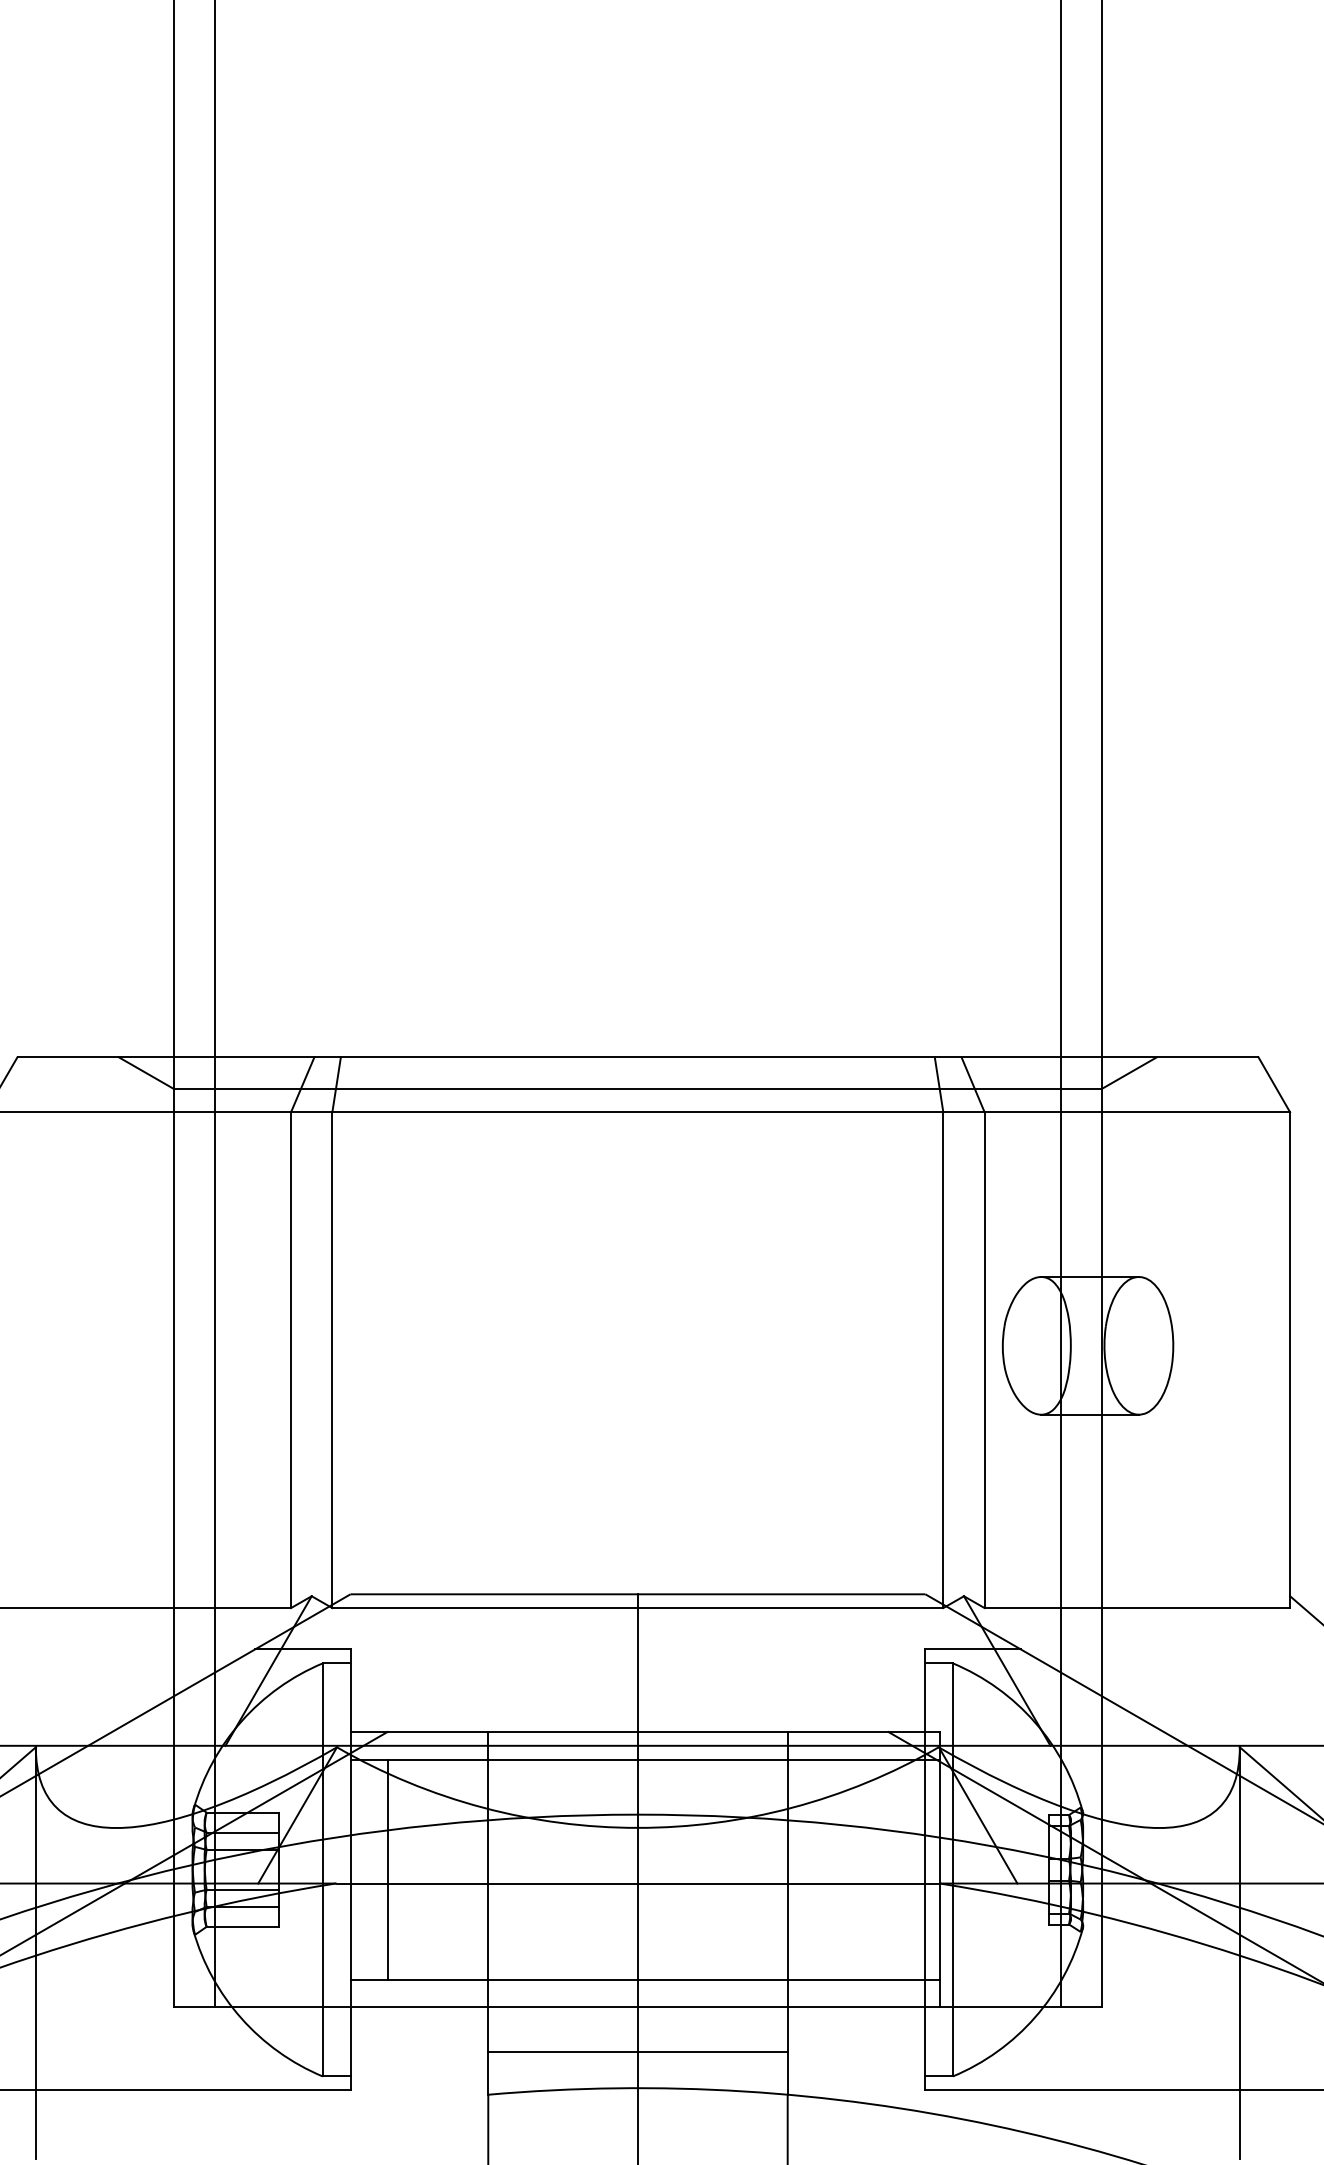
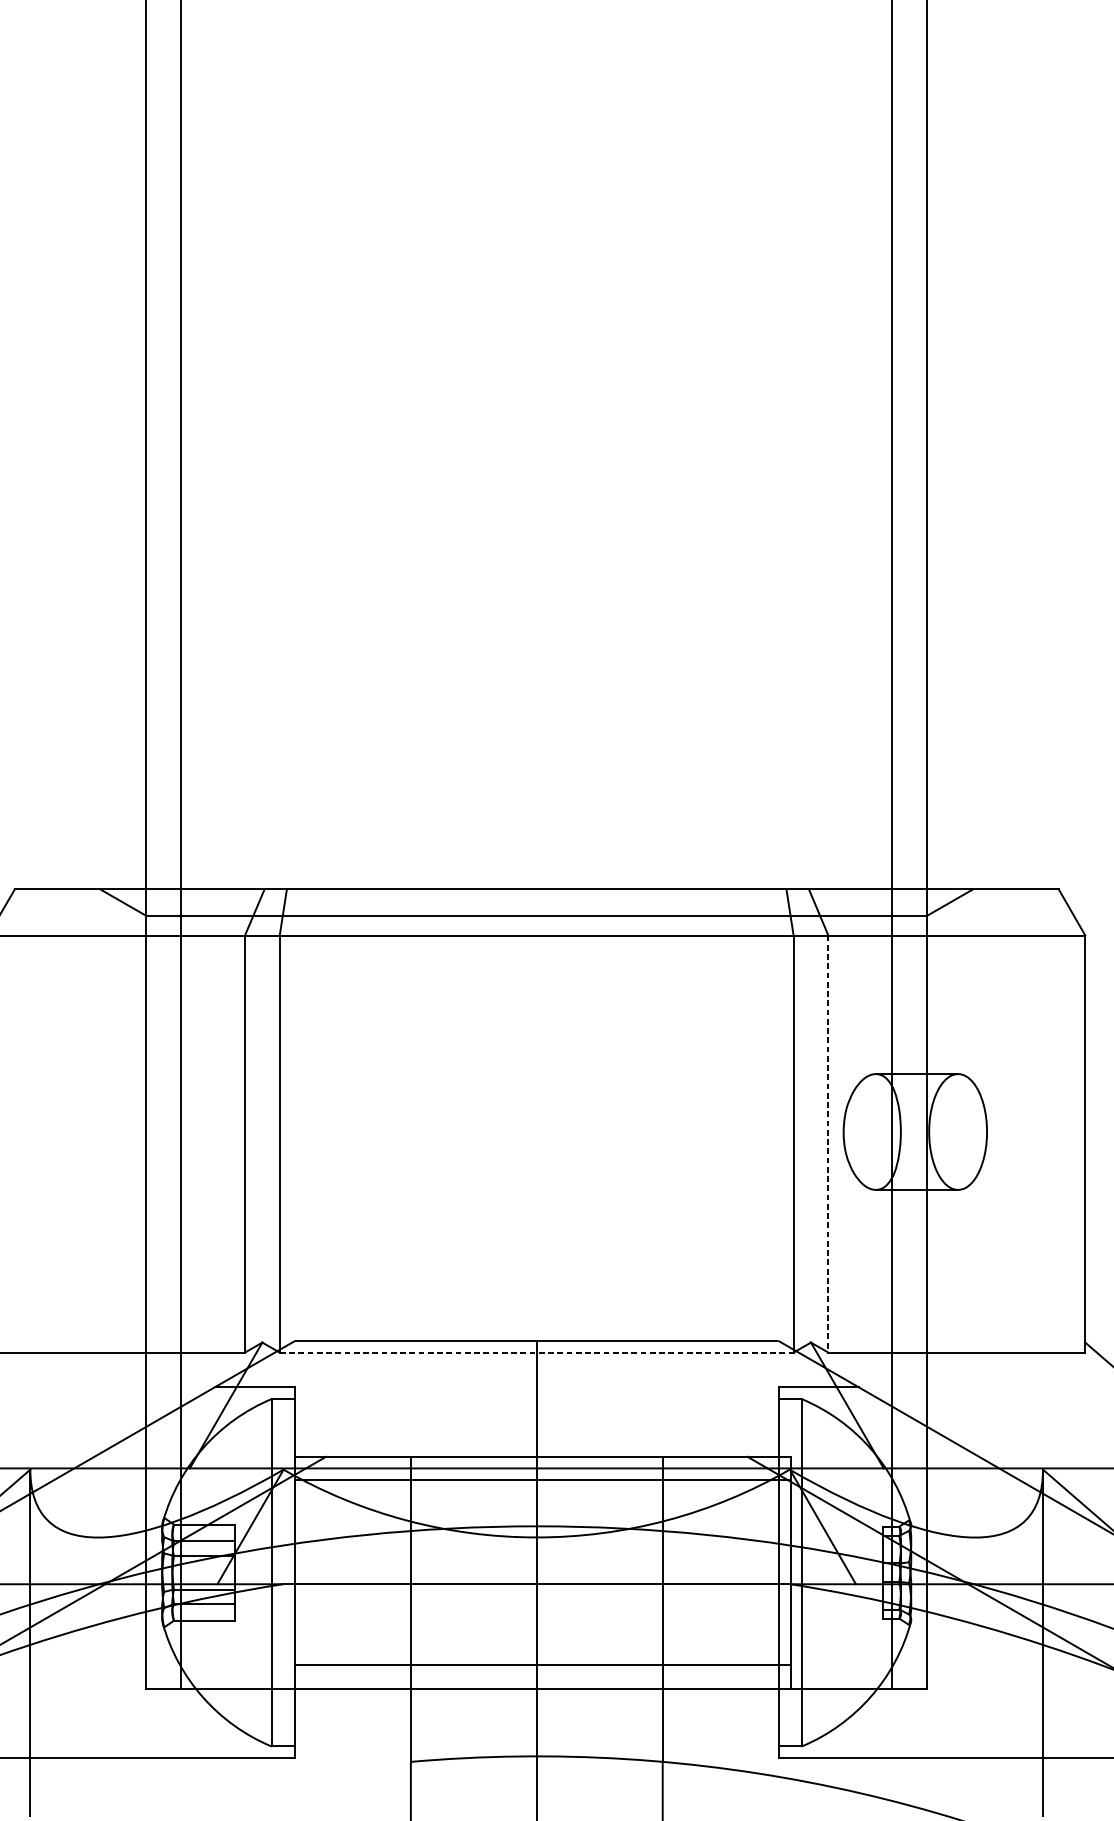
line: (984, 1360) -> (828, 1144), solid -> dashed
line: (638, 1608) -> (537, 1352), solid -> dashed
line: (388, 1869) -> (326, 1572), removed
line: (637, 2051) -> (536, 1725), removed

